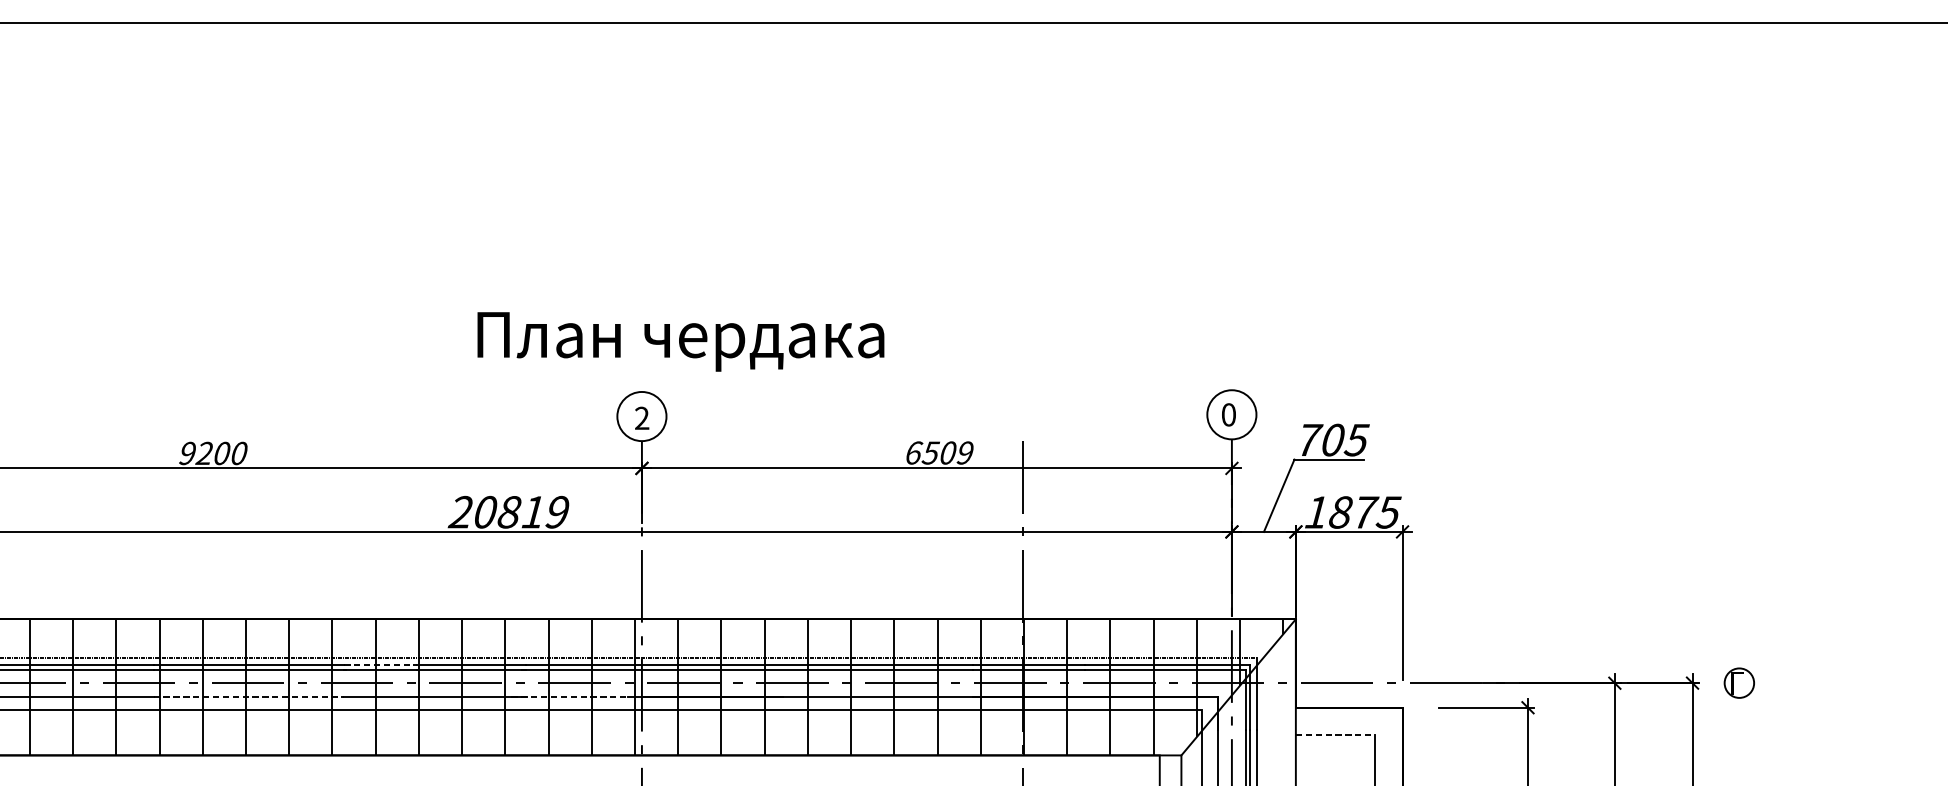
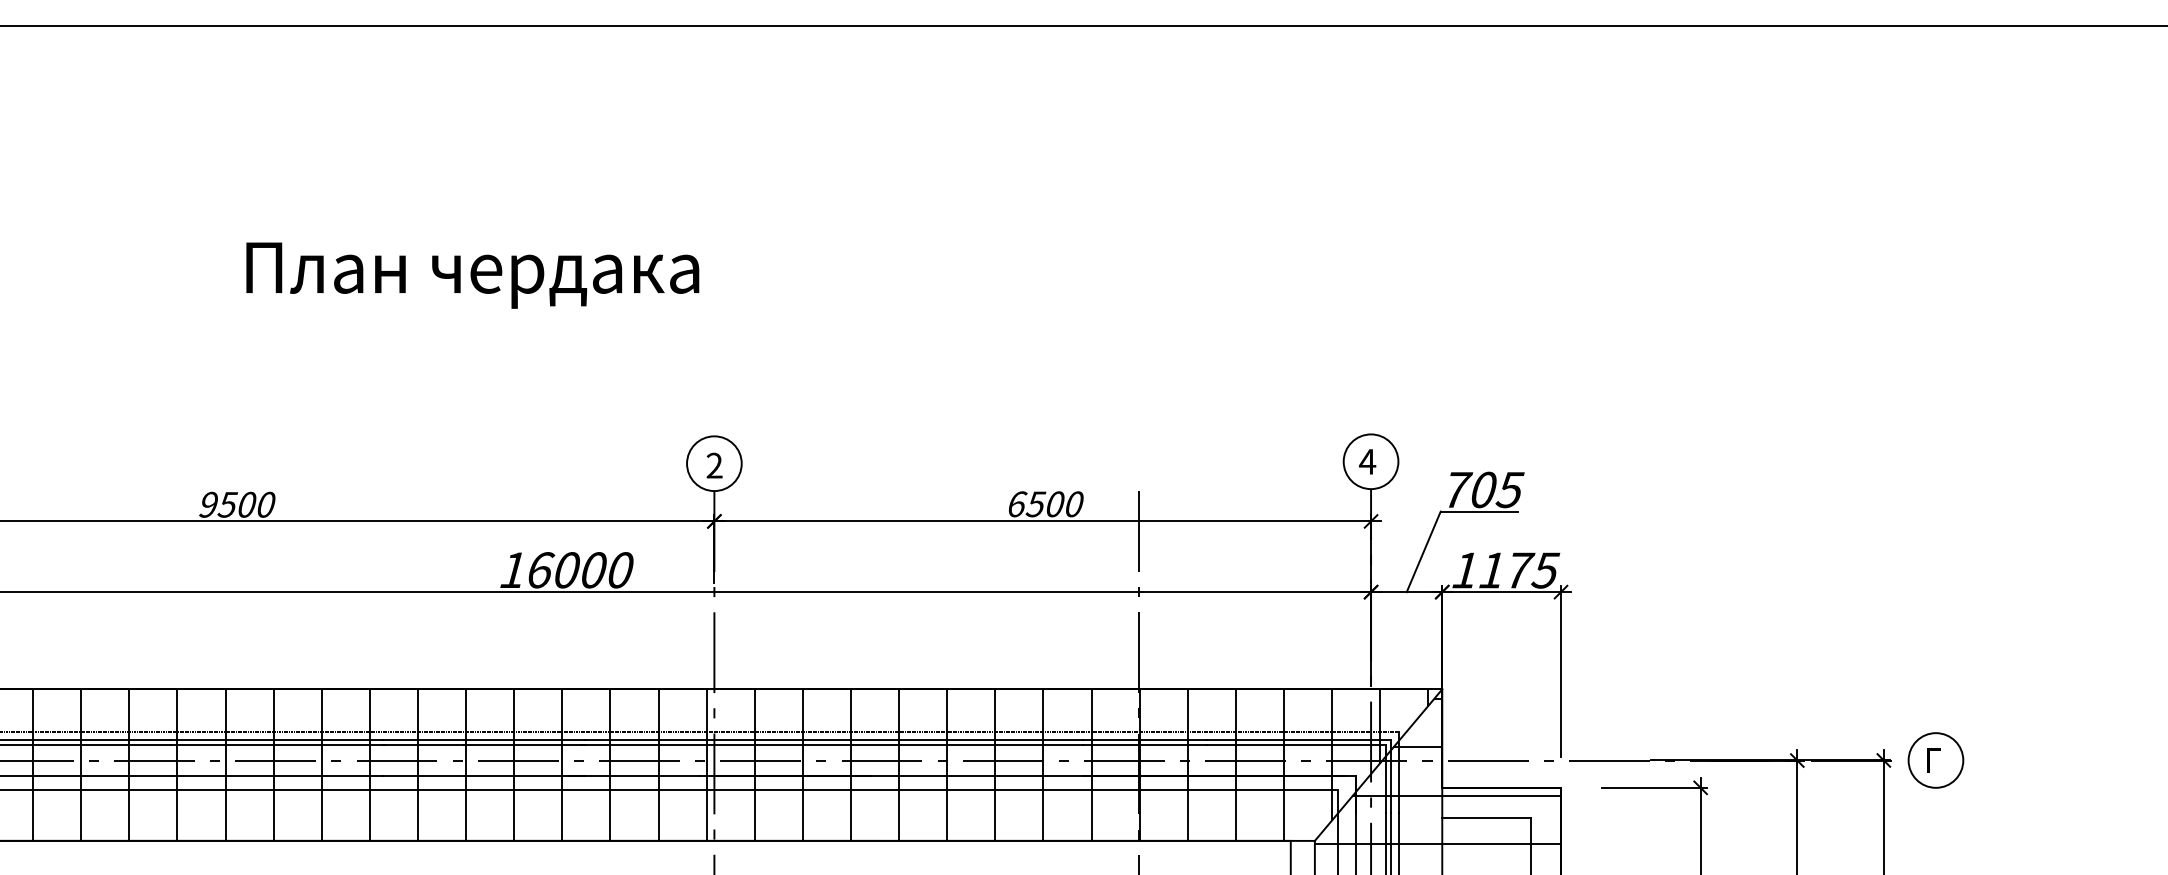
text: (680, 341) -> (472, 275), moved
text: (1228, 414) -> (1367, 461), 0 -> 4
text: (204, 453) -> (227, 504), 9200 -> 9500
text: (964, 453) -> (1073, 504), 6509 -> 6500
text: (508, 512) -> (565, 570), 20819 -> 16000
text: (1340, 512) -> (1492, 570), 1875 -> 1175
line: (380, 665) -> (423, 740), dashed -> solid
circle: (1738, 683) -> (1935, 760), size x1.67
hatch: (1291, 693) -> (1437, 771), added
line: (249, 696) -> (277, 775), dashed -> solid
line: (570, 696) -> (634, 775), dashed -> solid
line: (1335, 735) -> (1486, 818), dashed -> solid

